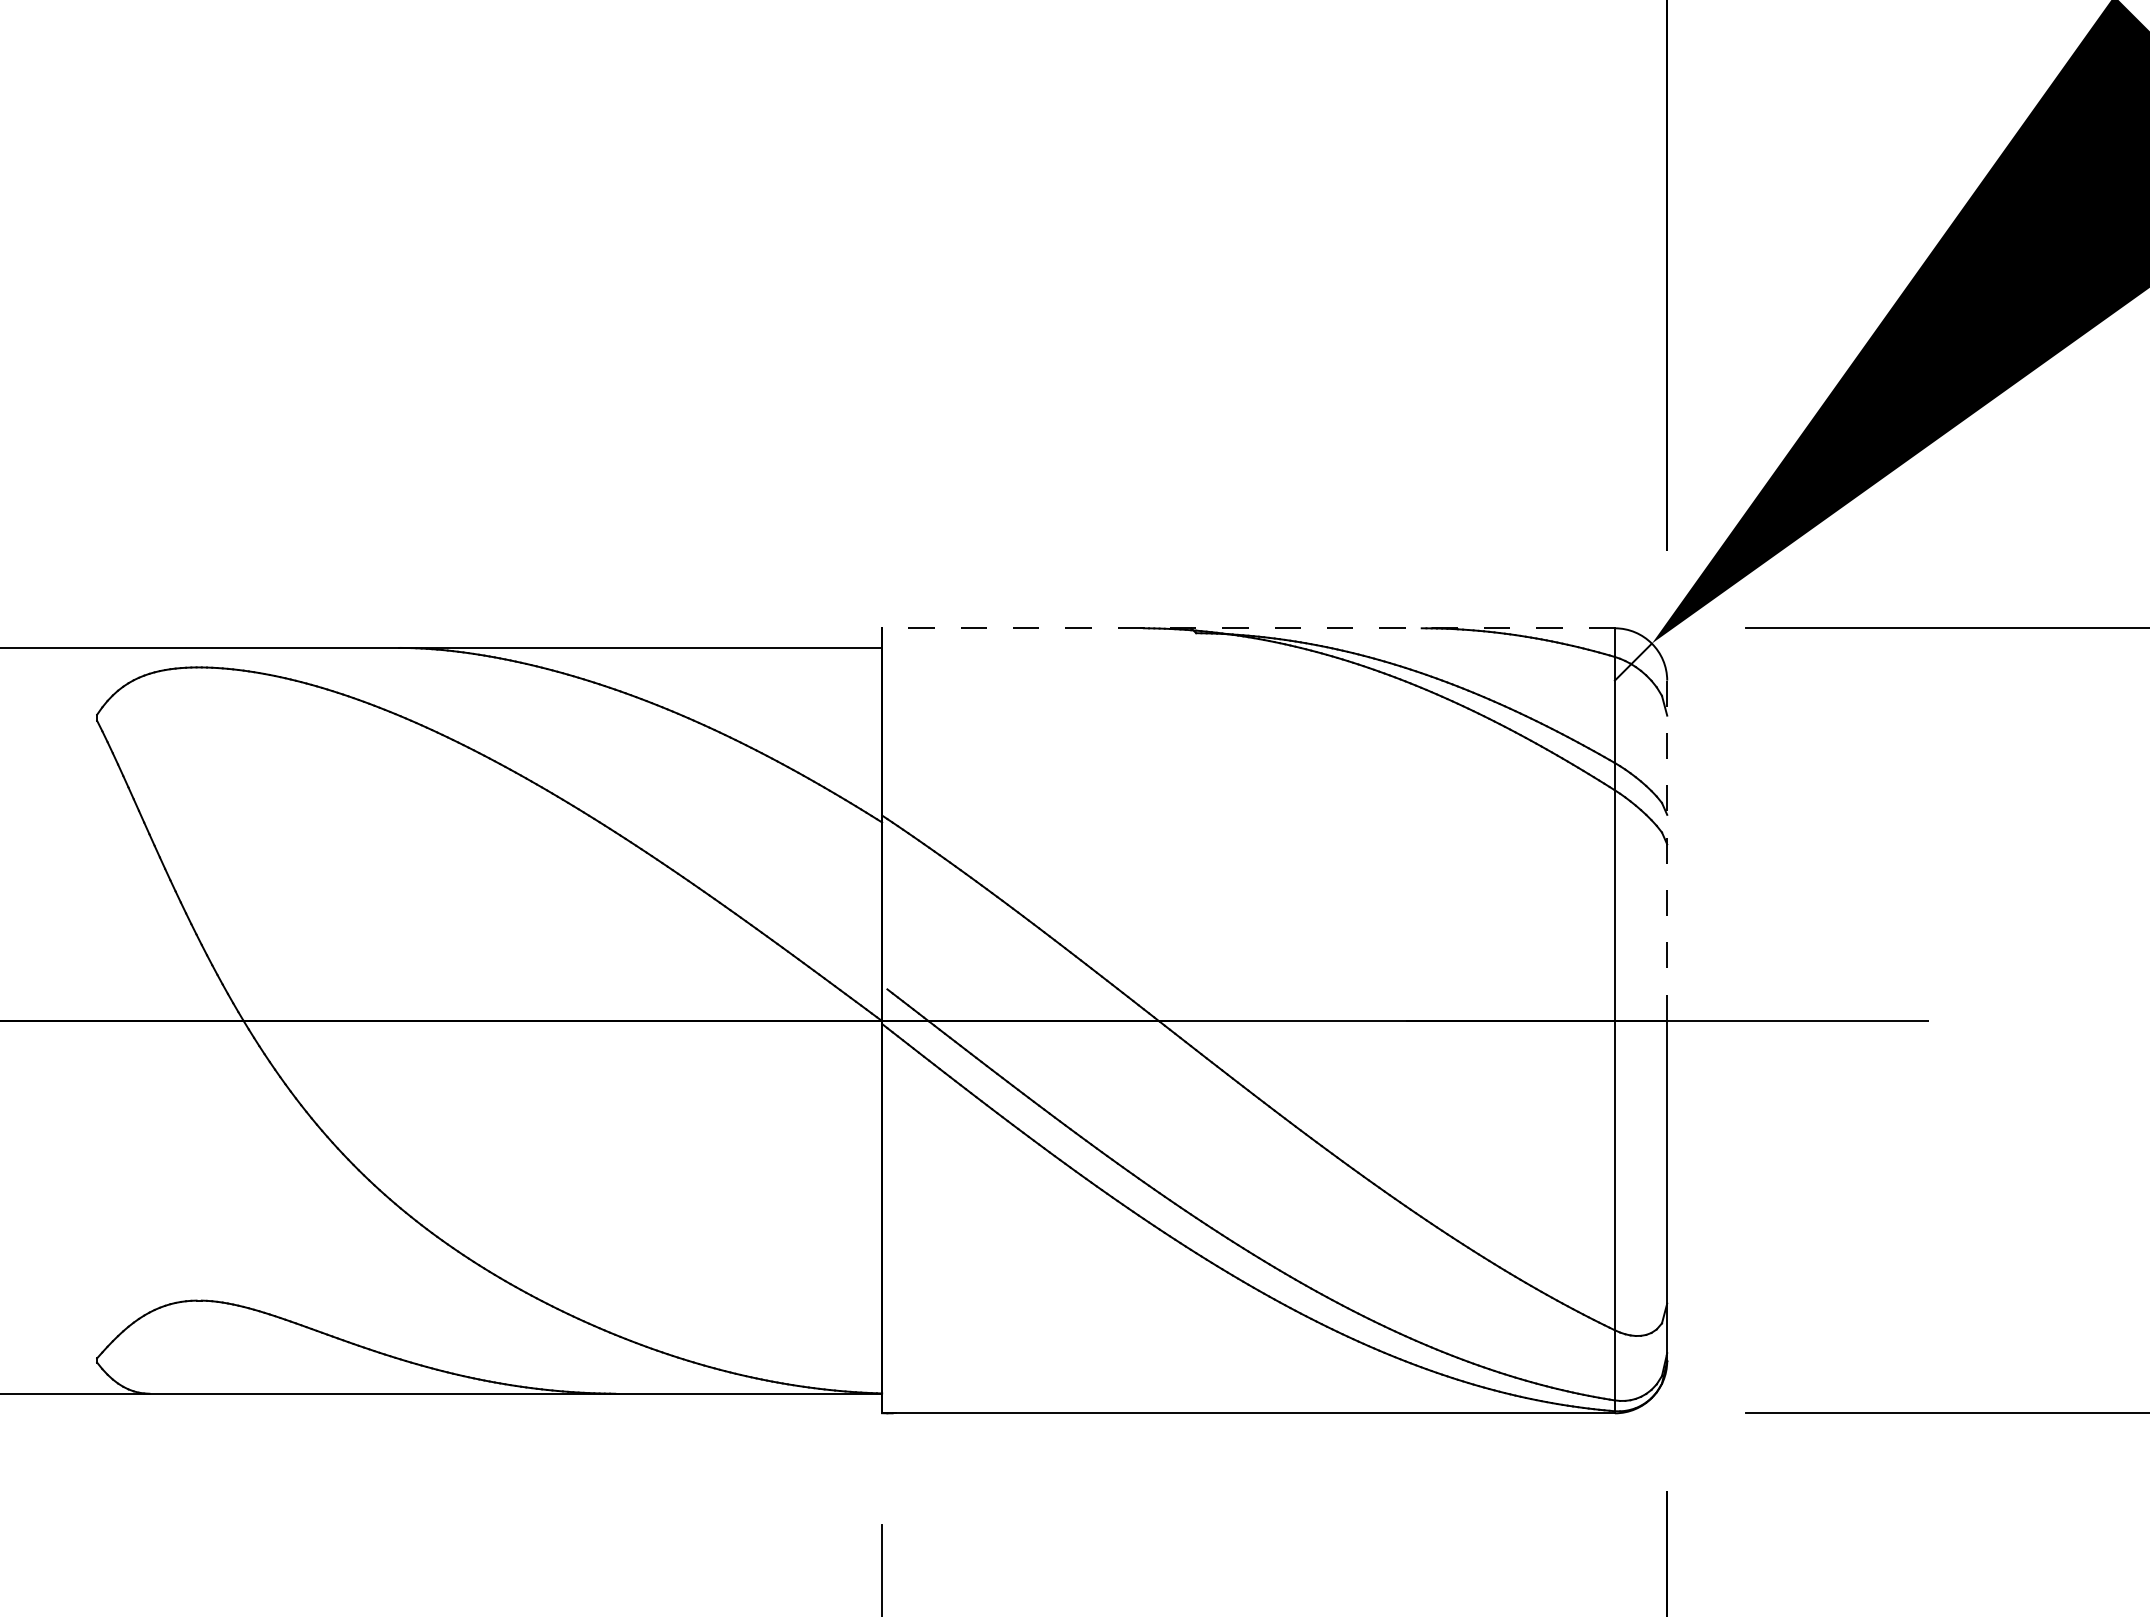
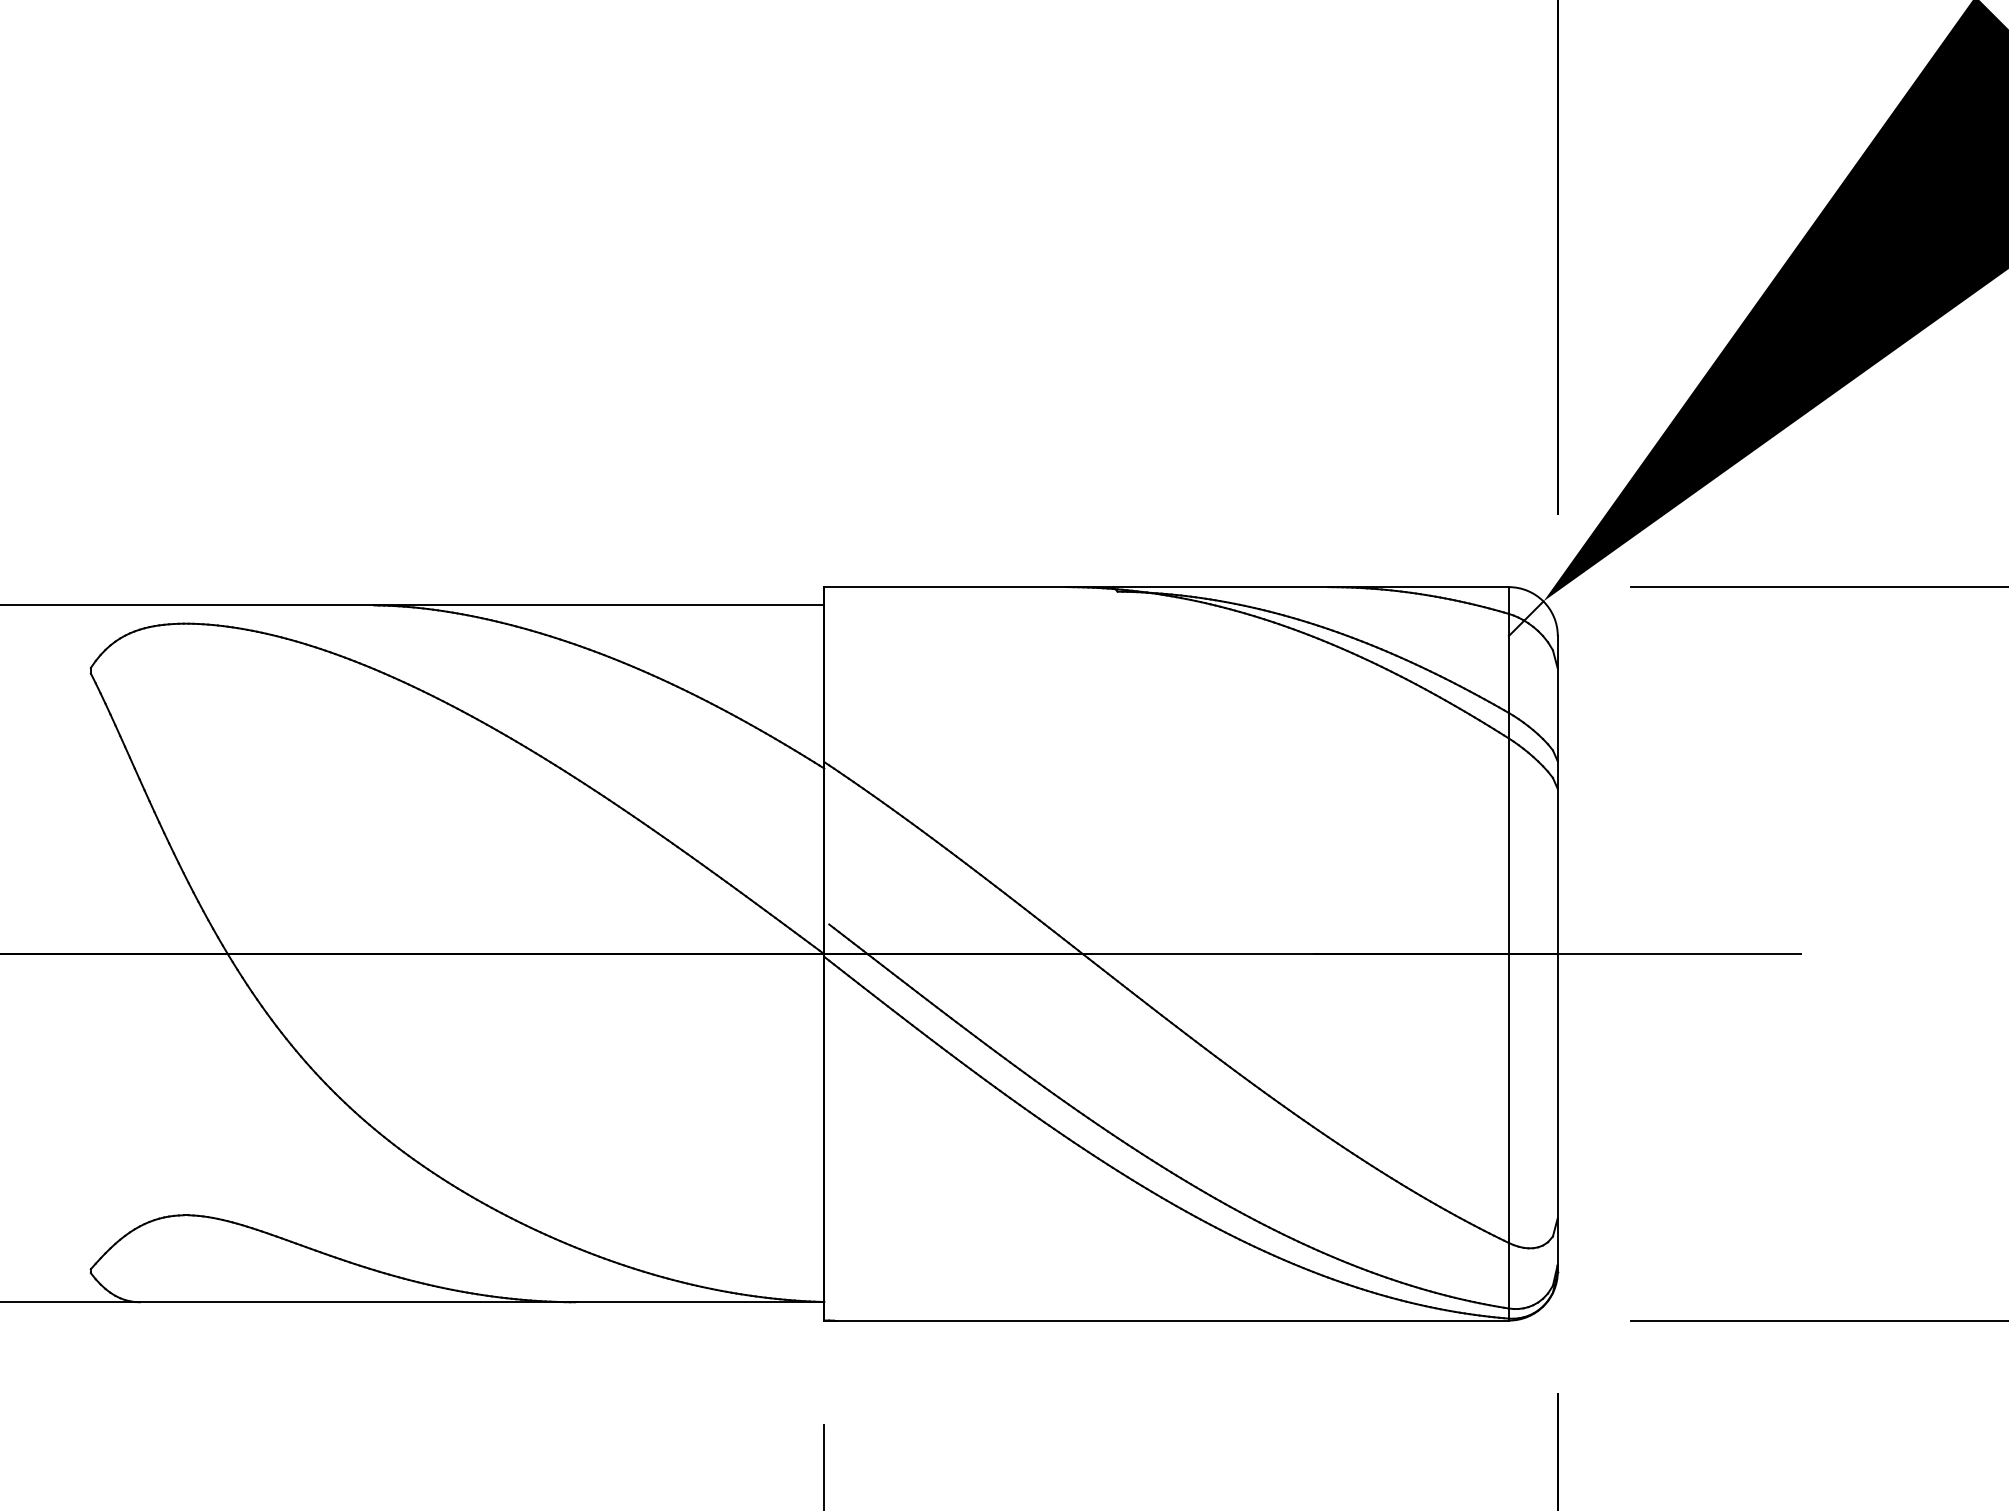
line: (1248, 628) -> (1166, 587), dashed -> solid
line: (1667, 850) -> (1558, 794), dashed -> solid

